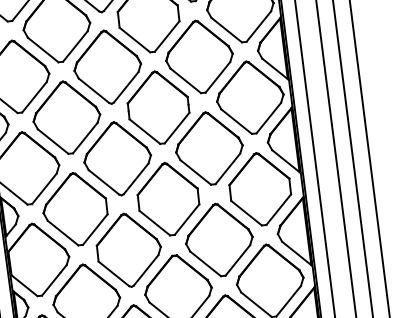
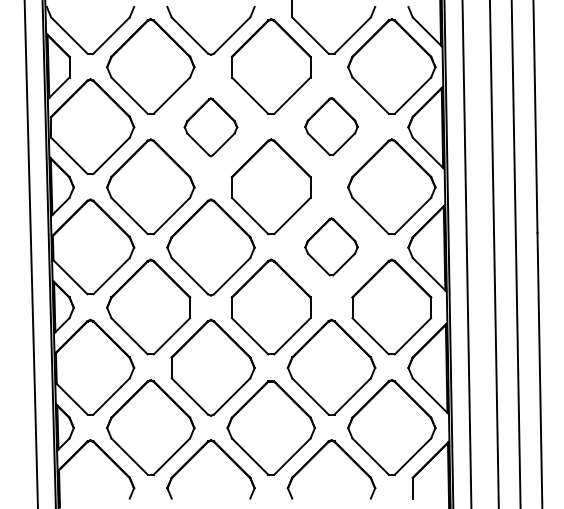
part: (199, 56) -> (331, 126), size x0.6
part: (107, 67) -> (210, 127), size x0.6
part: (209, 148) -> (331, 246), size x0.6

